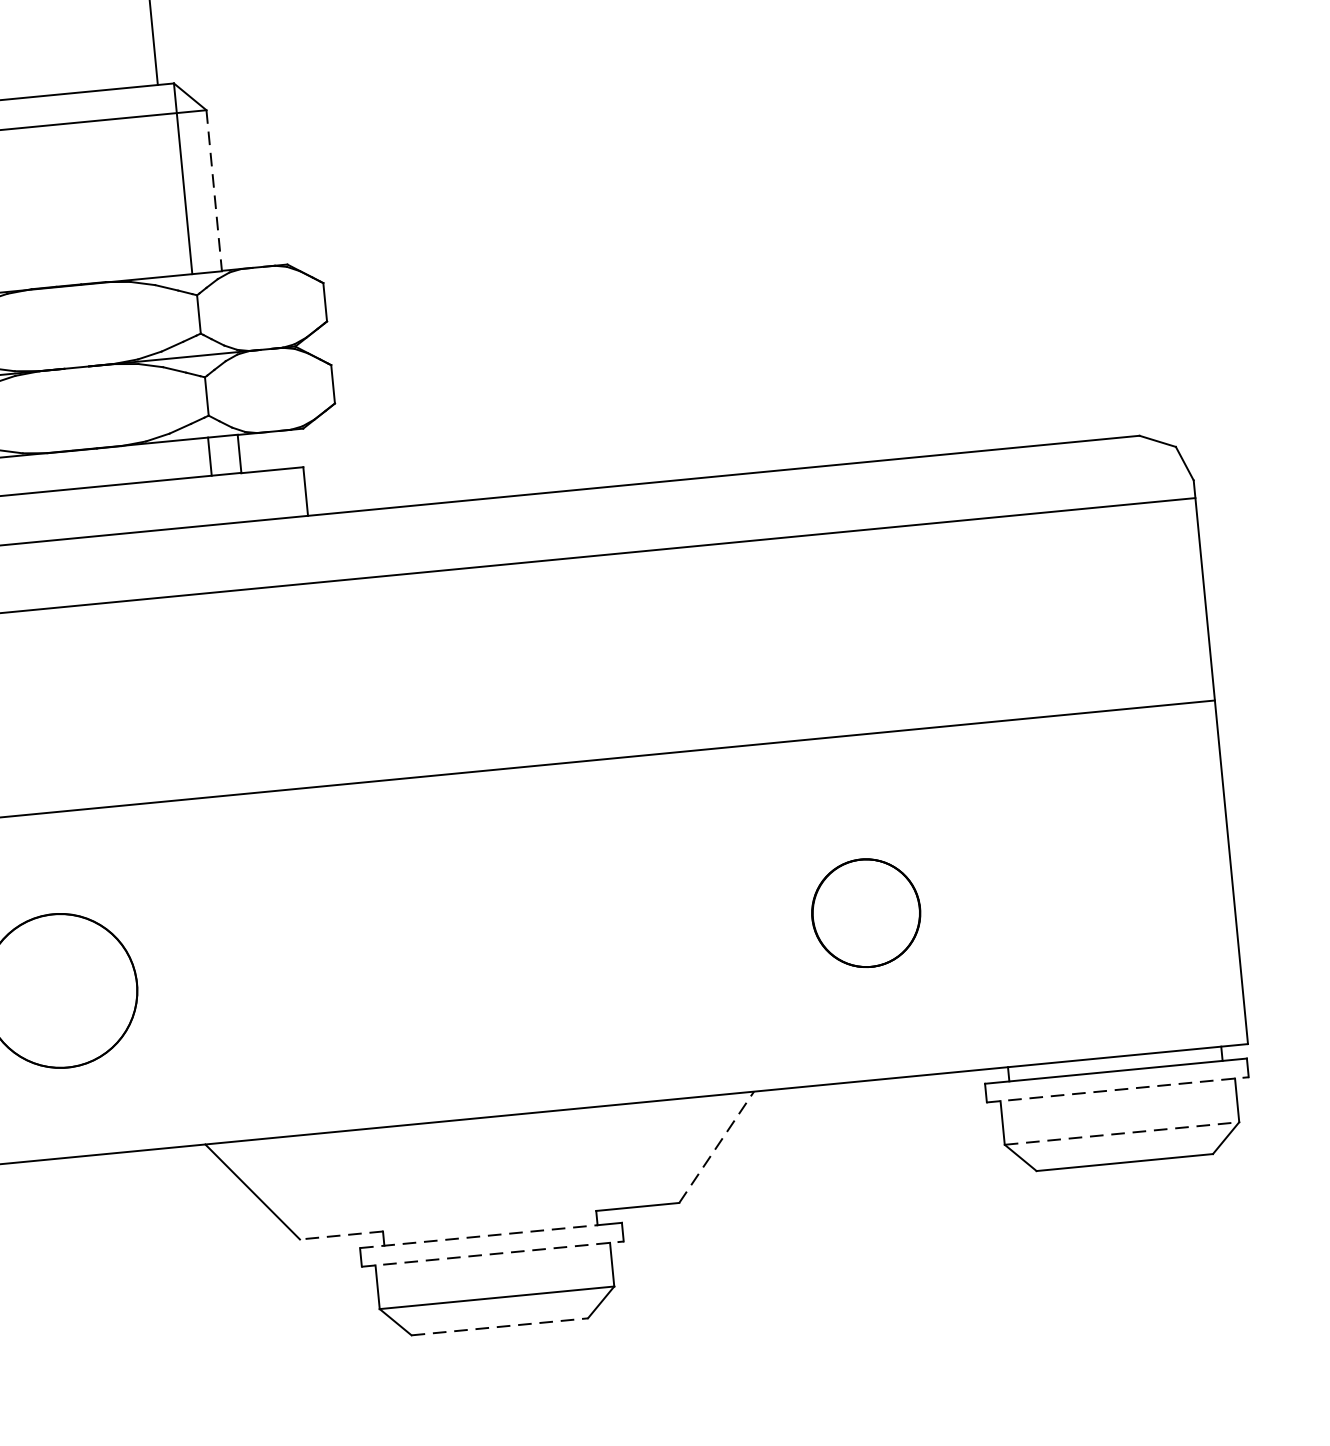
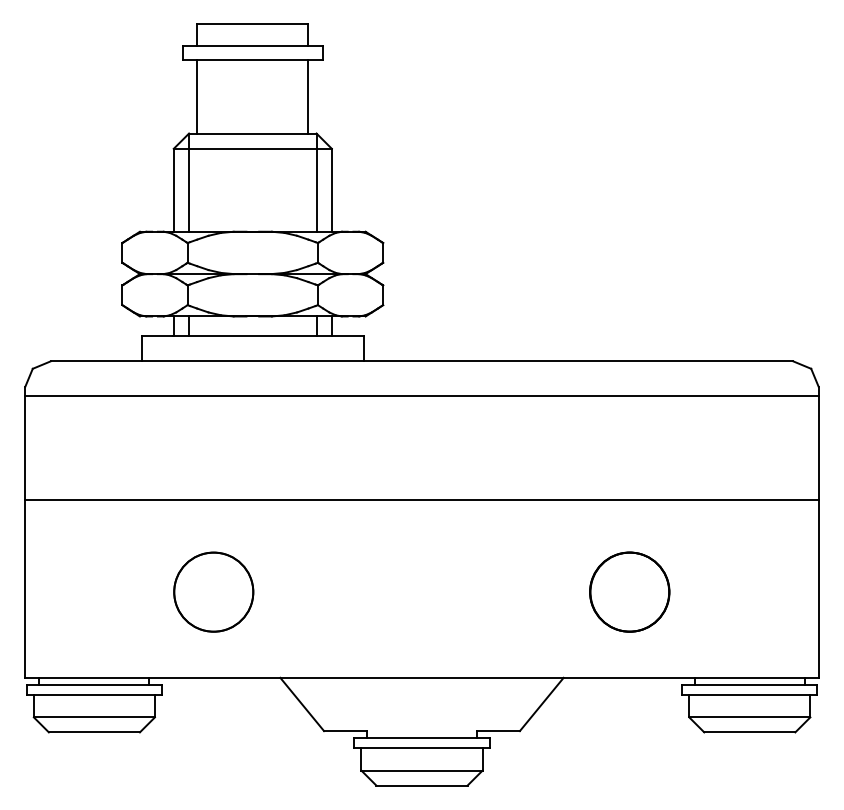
line: (213, 191) -> (331, 190), dashed -> solid
circle: (865, 912) -> (629, 591), size x1.43
line: (1117, 1089) -> (749, 694), dashed -> solid
line: (1121, 1133) -> (749, 717), dashed -> solid
line: (718, 1147) -> (542, 704), dashed -> solid
line: (341, 1236) -> (345, 731), dashed -> solid
line: (480, 1236) -> (416, 738), dashed -> solid
line: (493, 1254) -> (422, 748), dashed -> solid
line: (498, 1326) -> (421, 785), dashed -> solid

